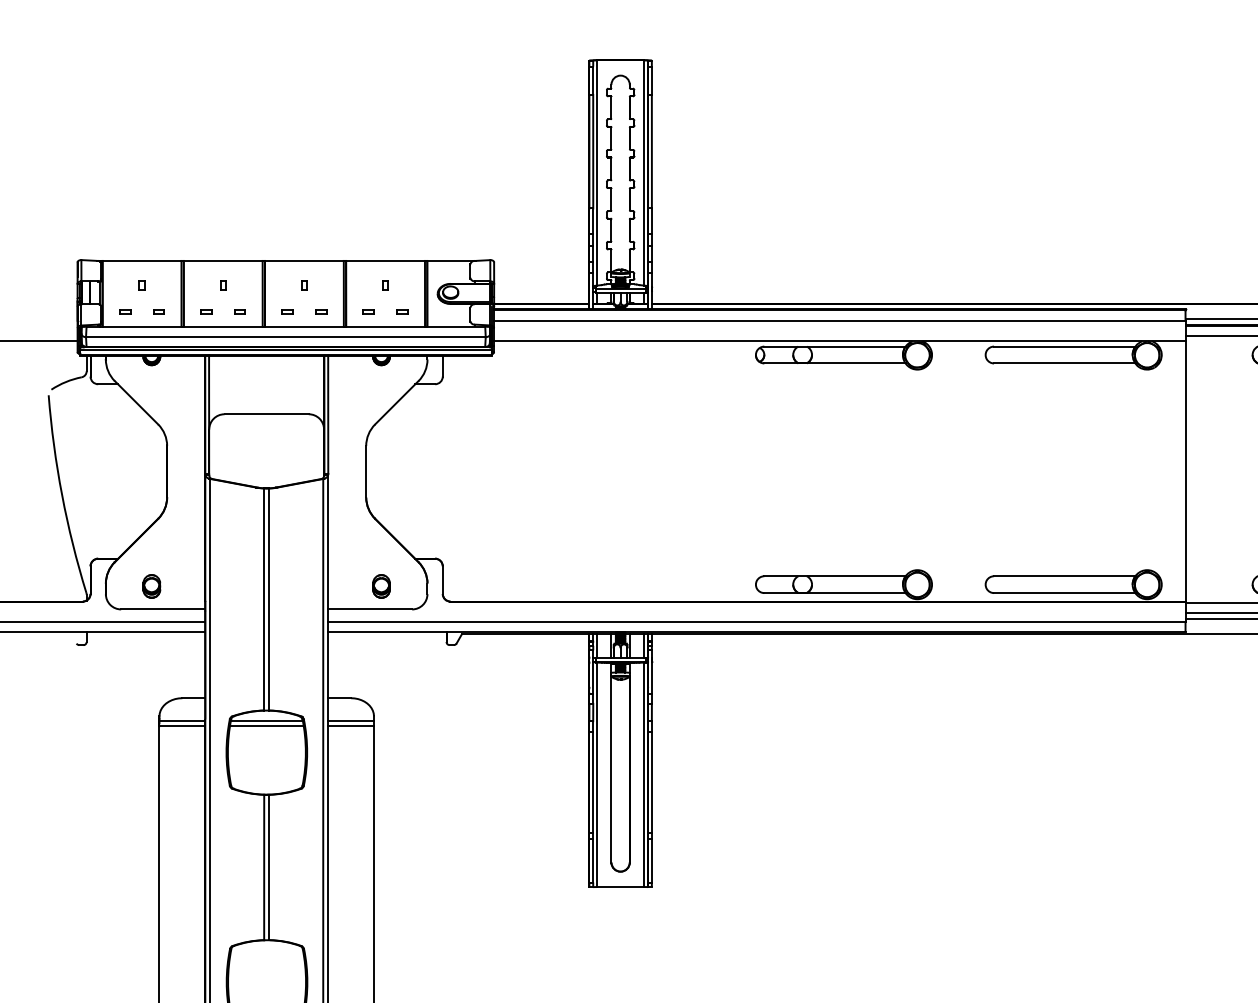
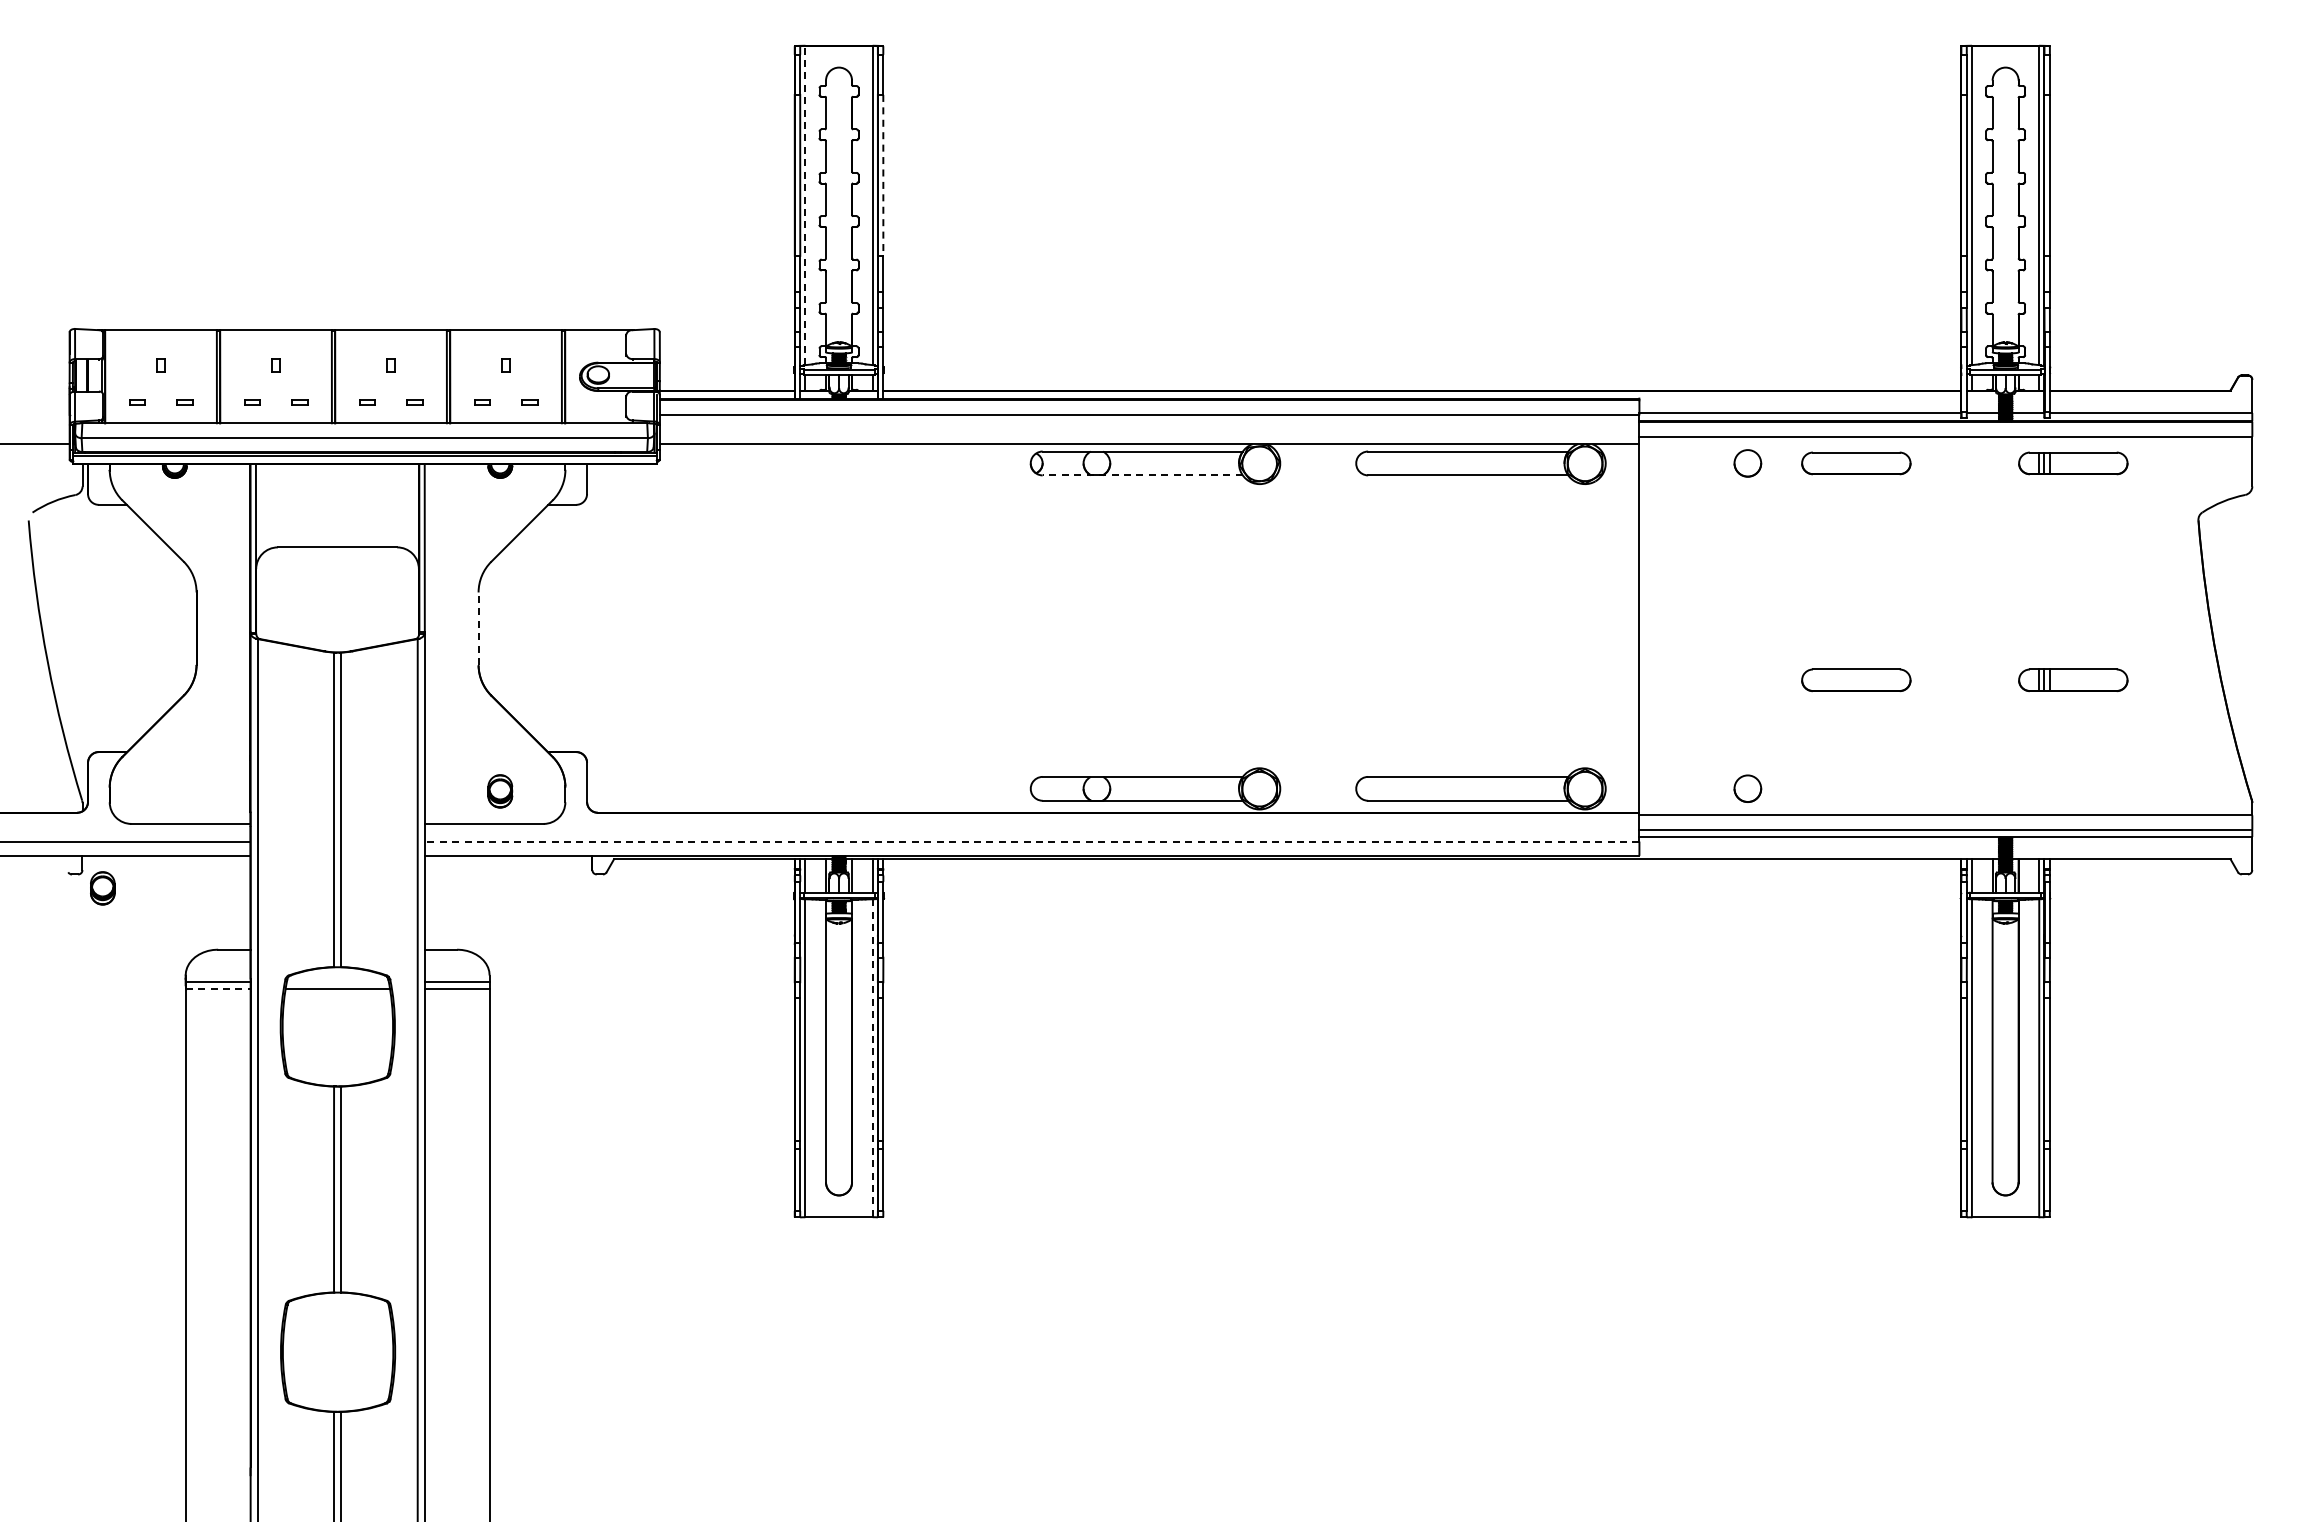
line: (652, 151) -> (883, 175), solid -> dashed
line: (596, 172) -> (805, 205), solid -> dashed
line: (834, 363) -> (1142, 475), solid -> dashed
line: (366, 471) -> (478, 628), solid -> dashed
part: (151, 586) -> (102, 888), moved
line: (756, 621) -> (1031, 841), solid -> dashed
line: (266, 721) -> (337, 982), removed
line: (182, 725) -> (218, 988), solid -> dashed
line: (644, 775) -> (872, 1058), solid -> dashed

